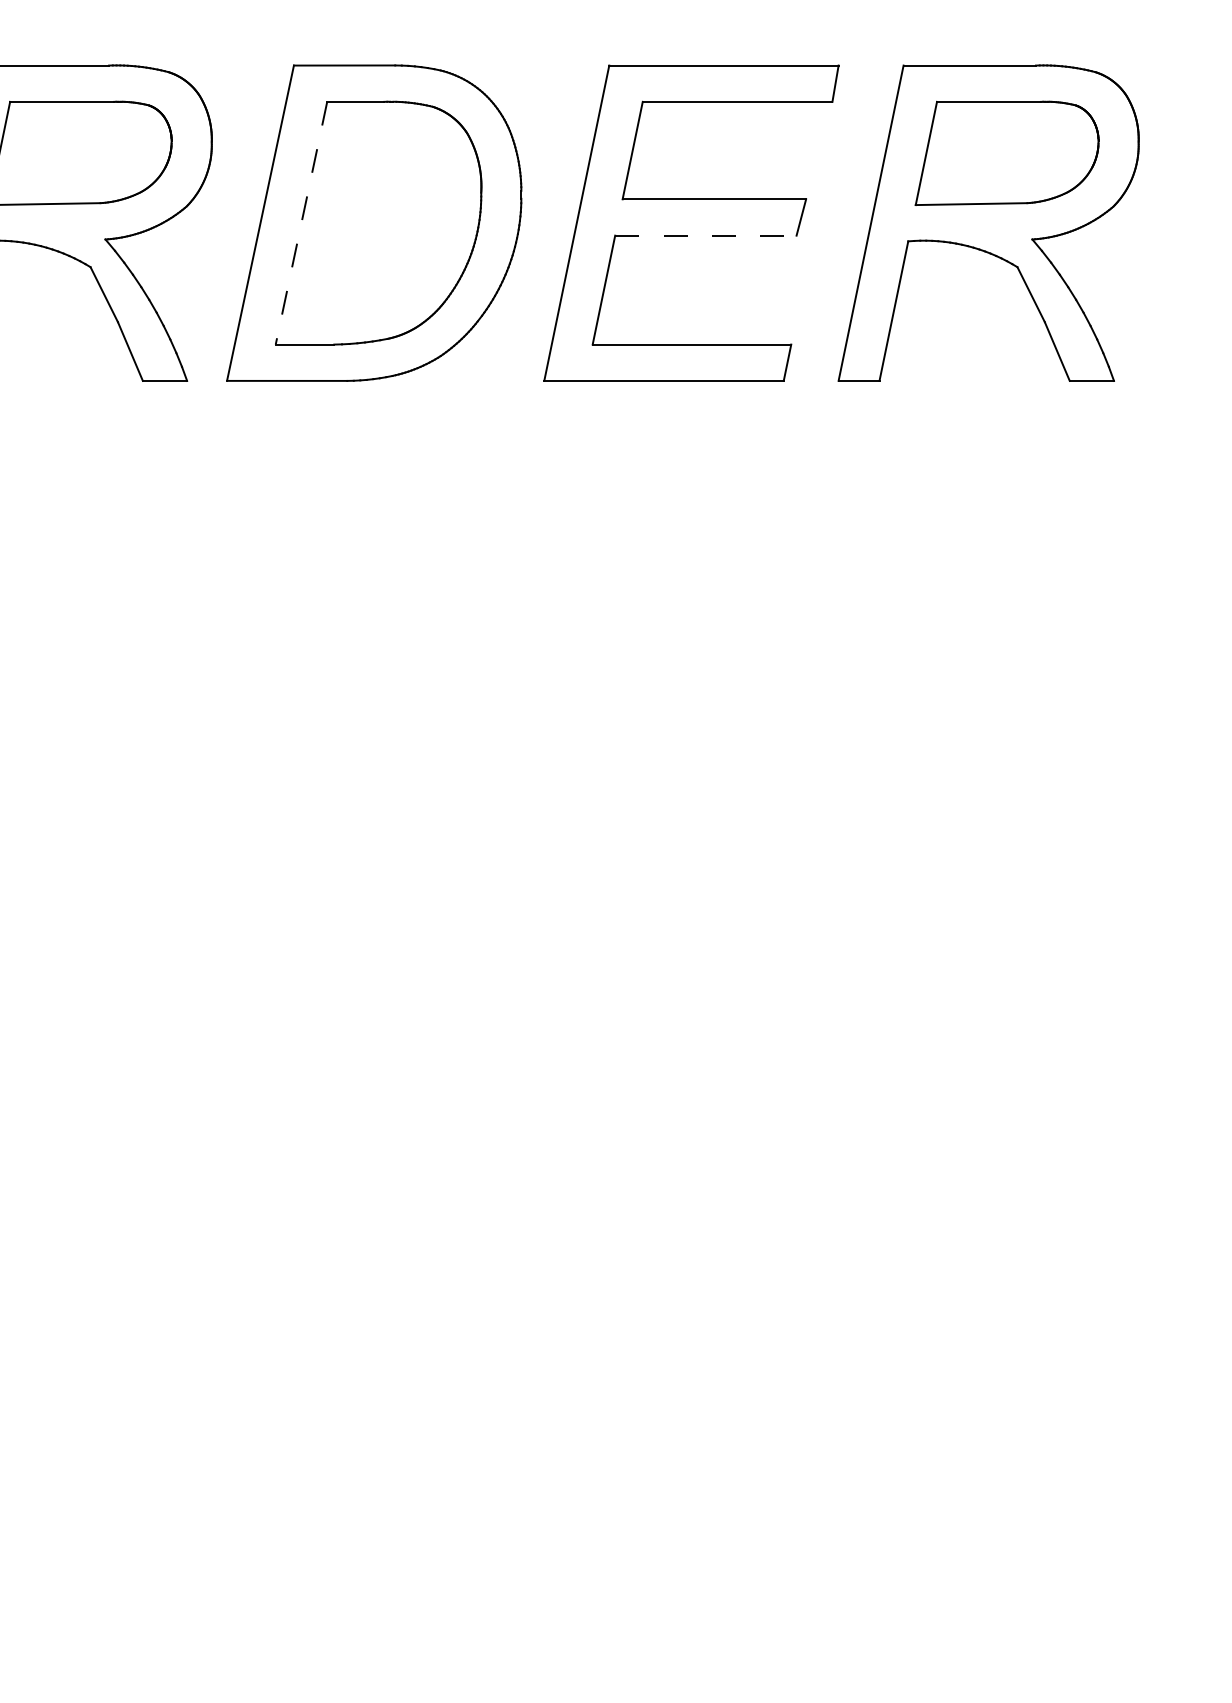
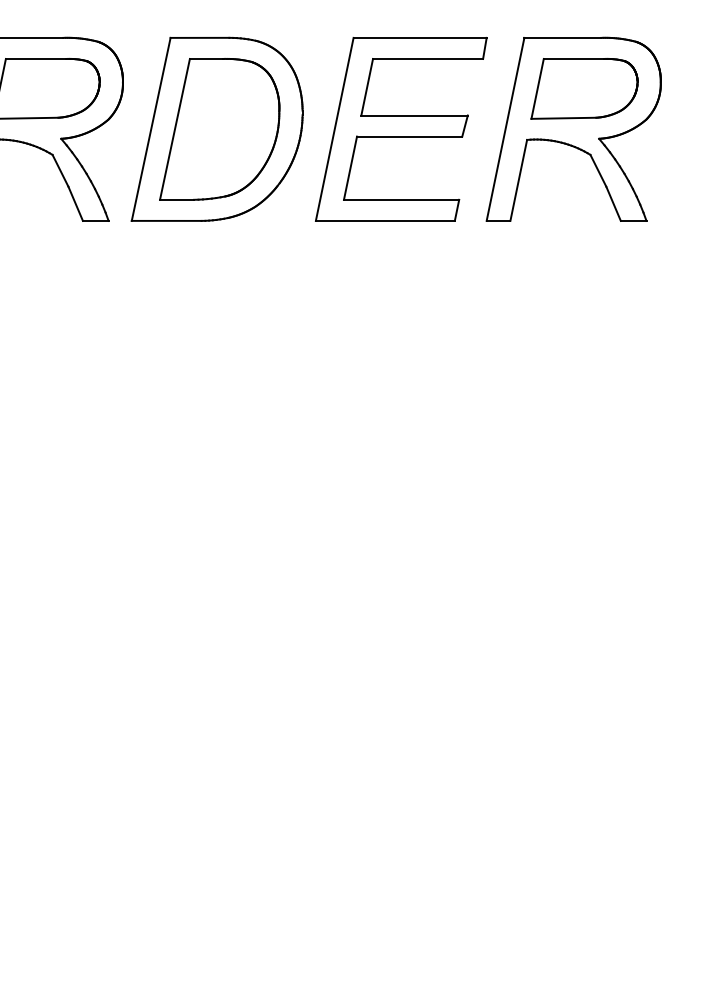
line: (300, 223) -> (174, 129), dashed -> solid
line: (705, 235) -> (409, 136), dashed -> solid

